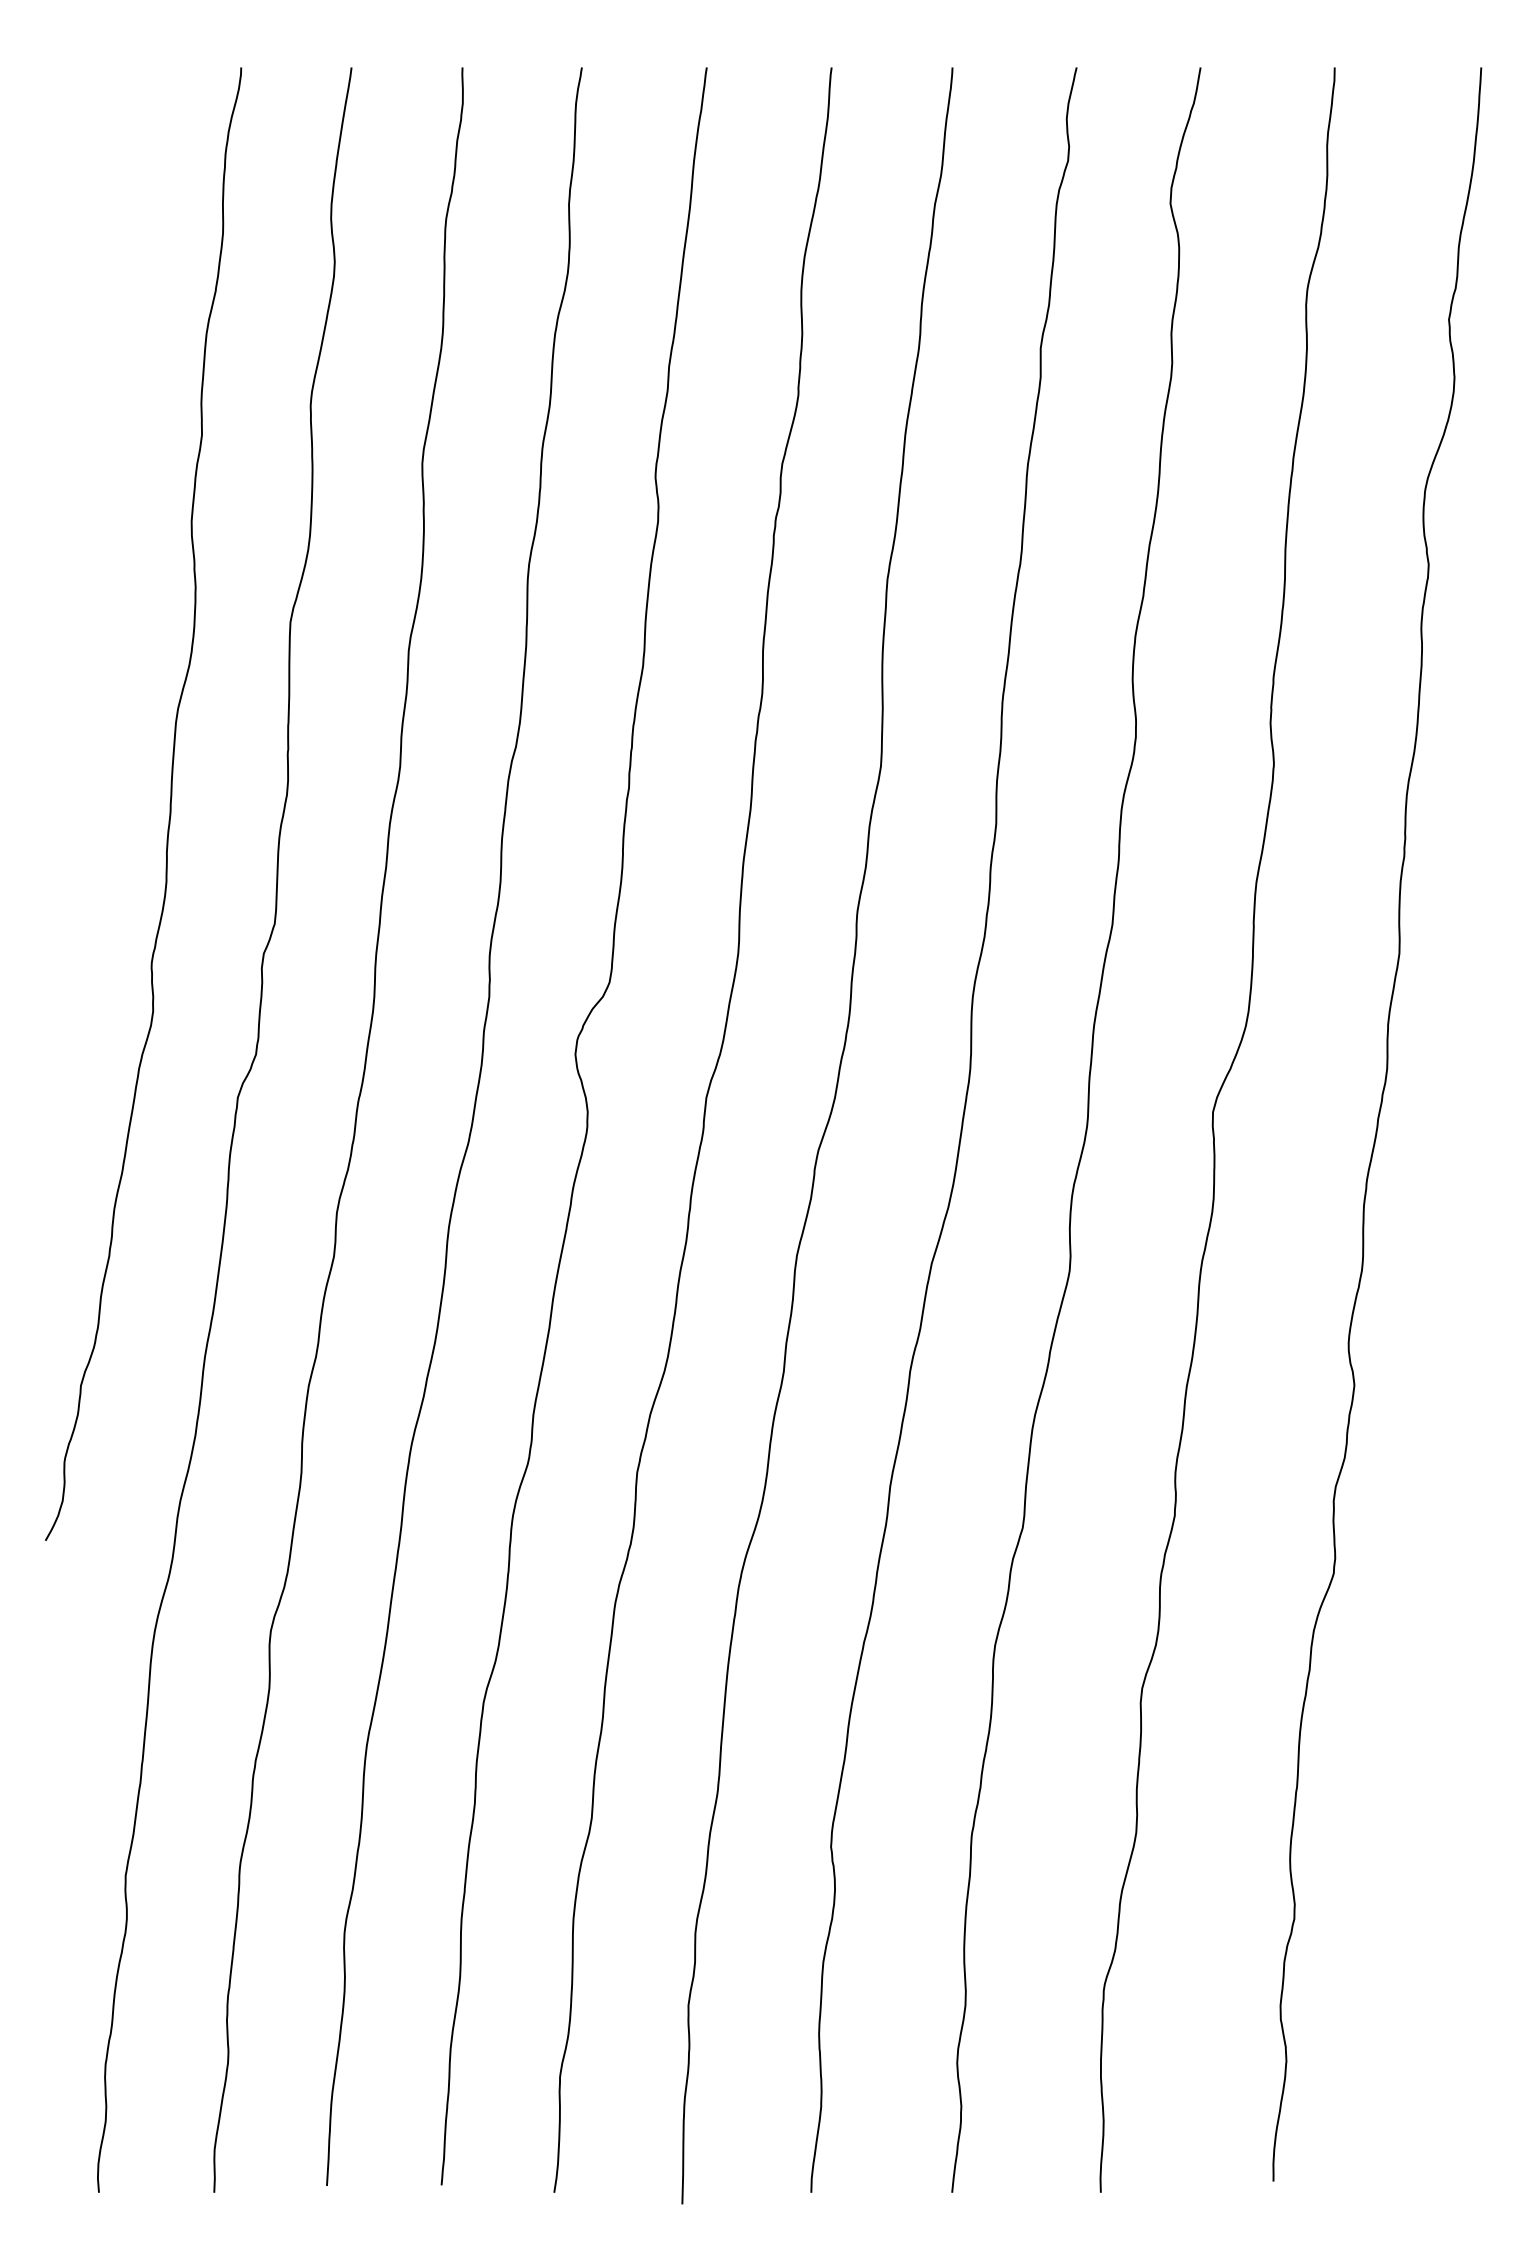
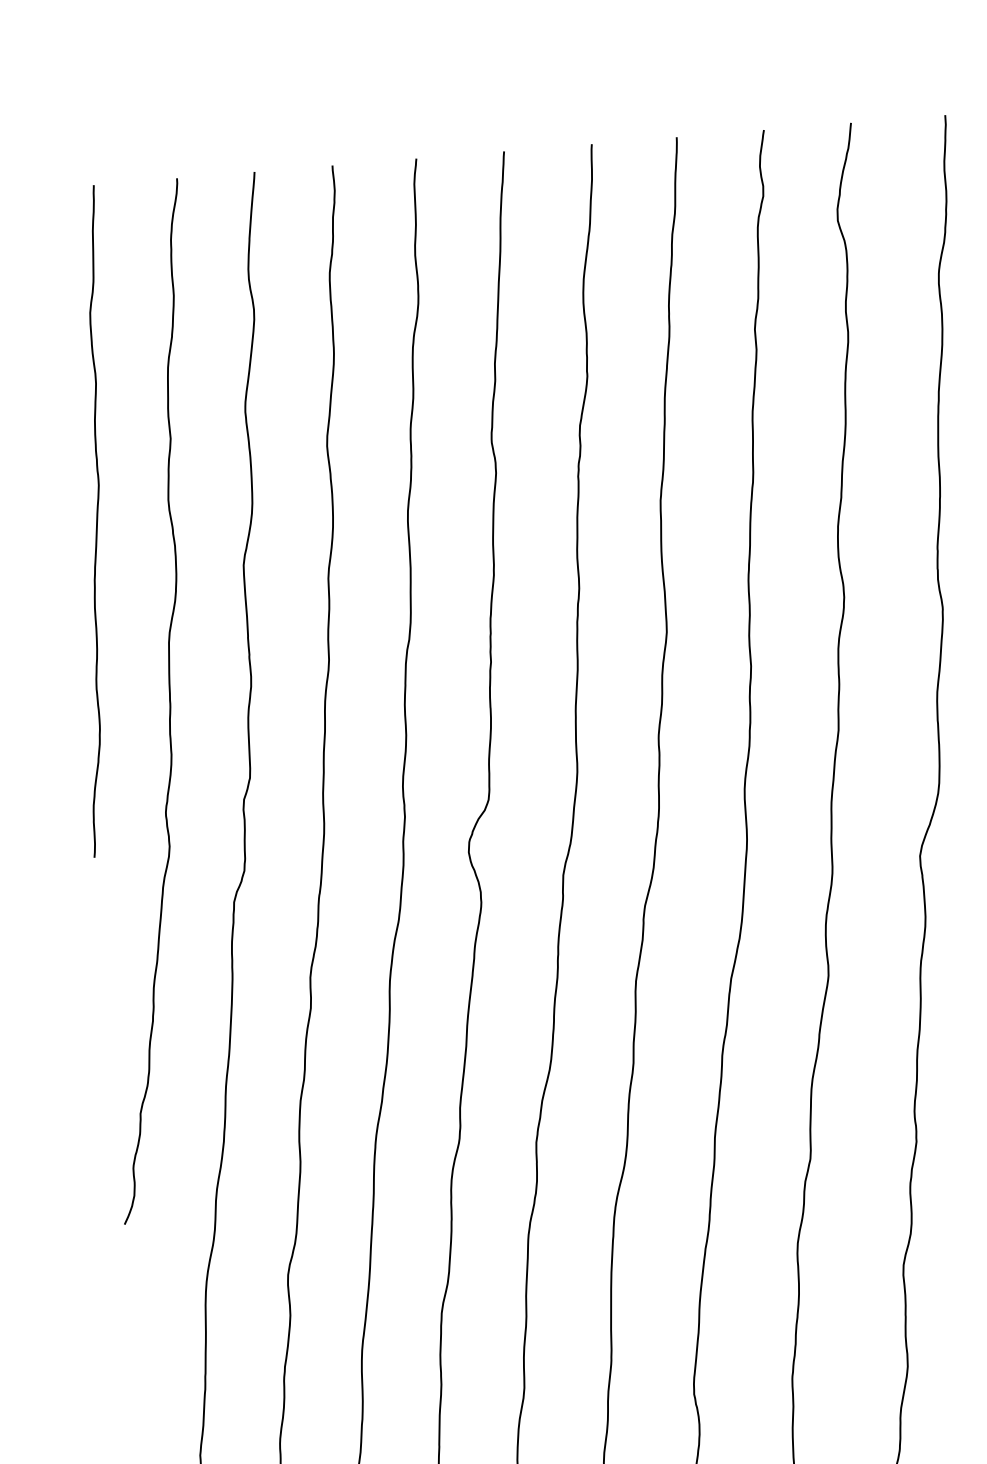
curve: (87, 542) -> (96, 520), added

